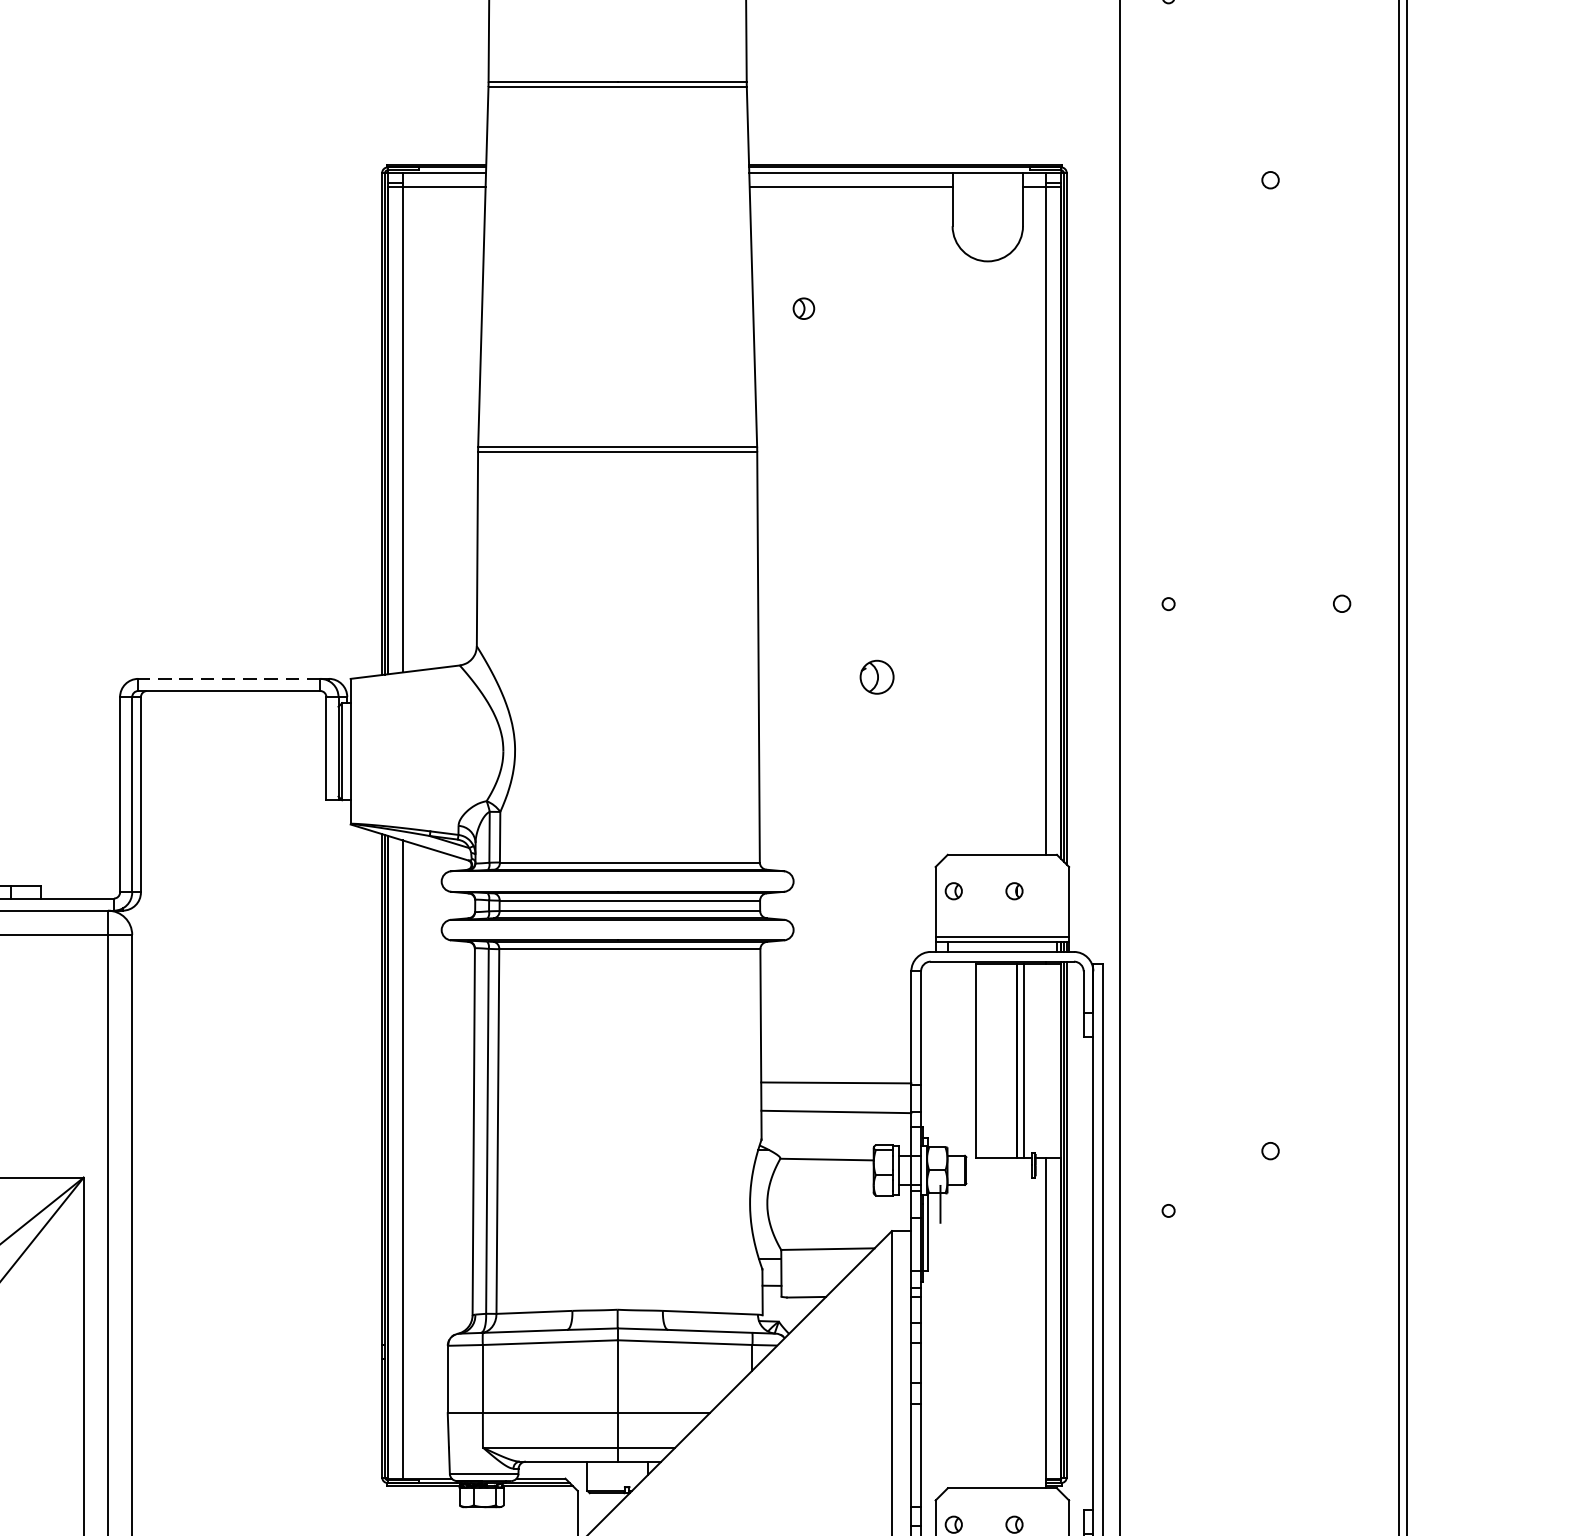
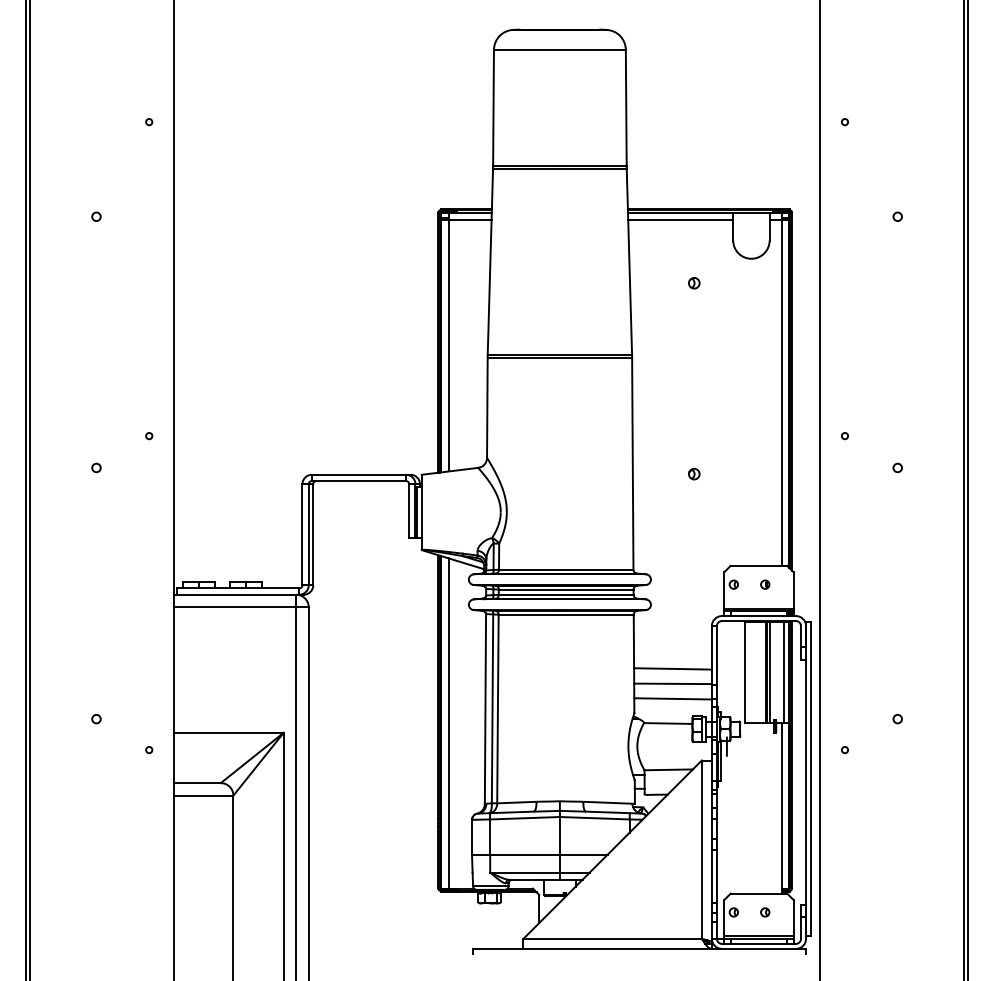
part: (804, 309) -> (694, 283), moved
circle: (1341, 602) -> (897, 467), moved
line: (228, 678) -> (358, 474), dashed -> solid
part: (877, 678) -> (694, 474), size x0.62
line: (835, 1053) -> (672, 668), added
line: (1051, 1060) -> (784, 672), added

